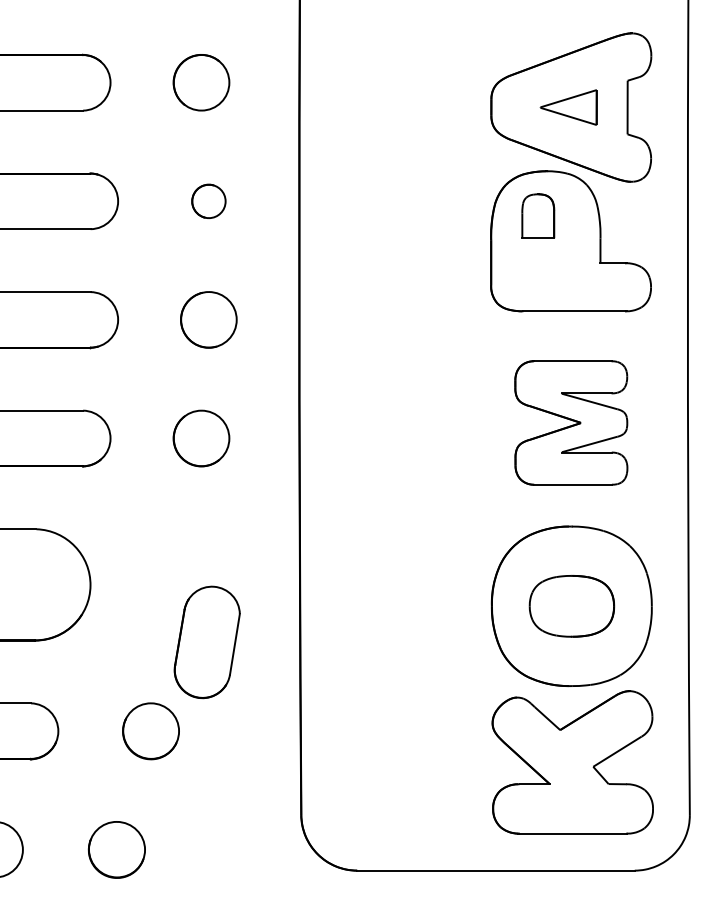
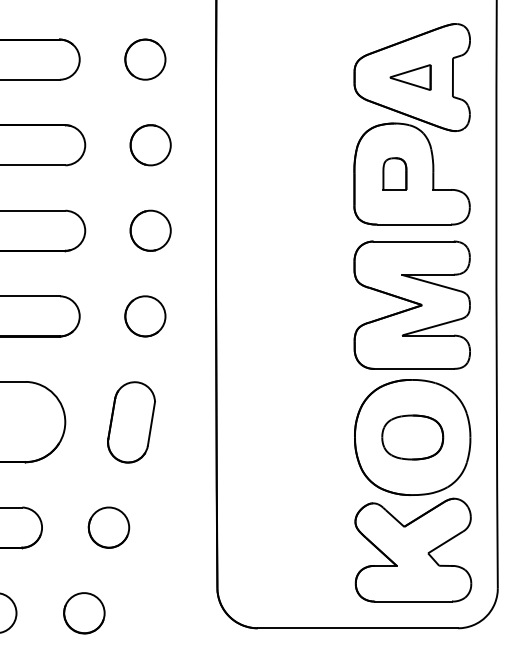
part: (208, 201) -> (150, 145), size x1.67
part: (538, 215) -> (395, 173), moved
part: (571, 422) -> (412, 304), size x1.43
part: (206, 642) -> (130, 422), moved

